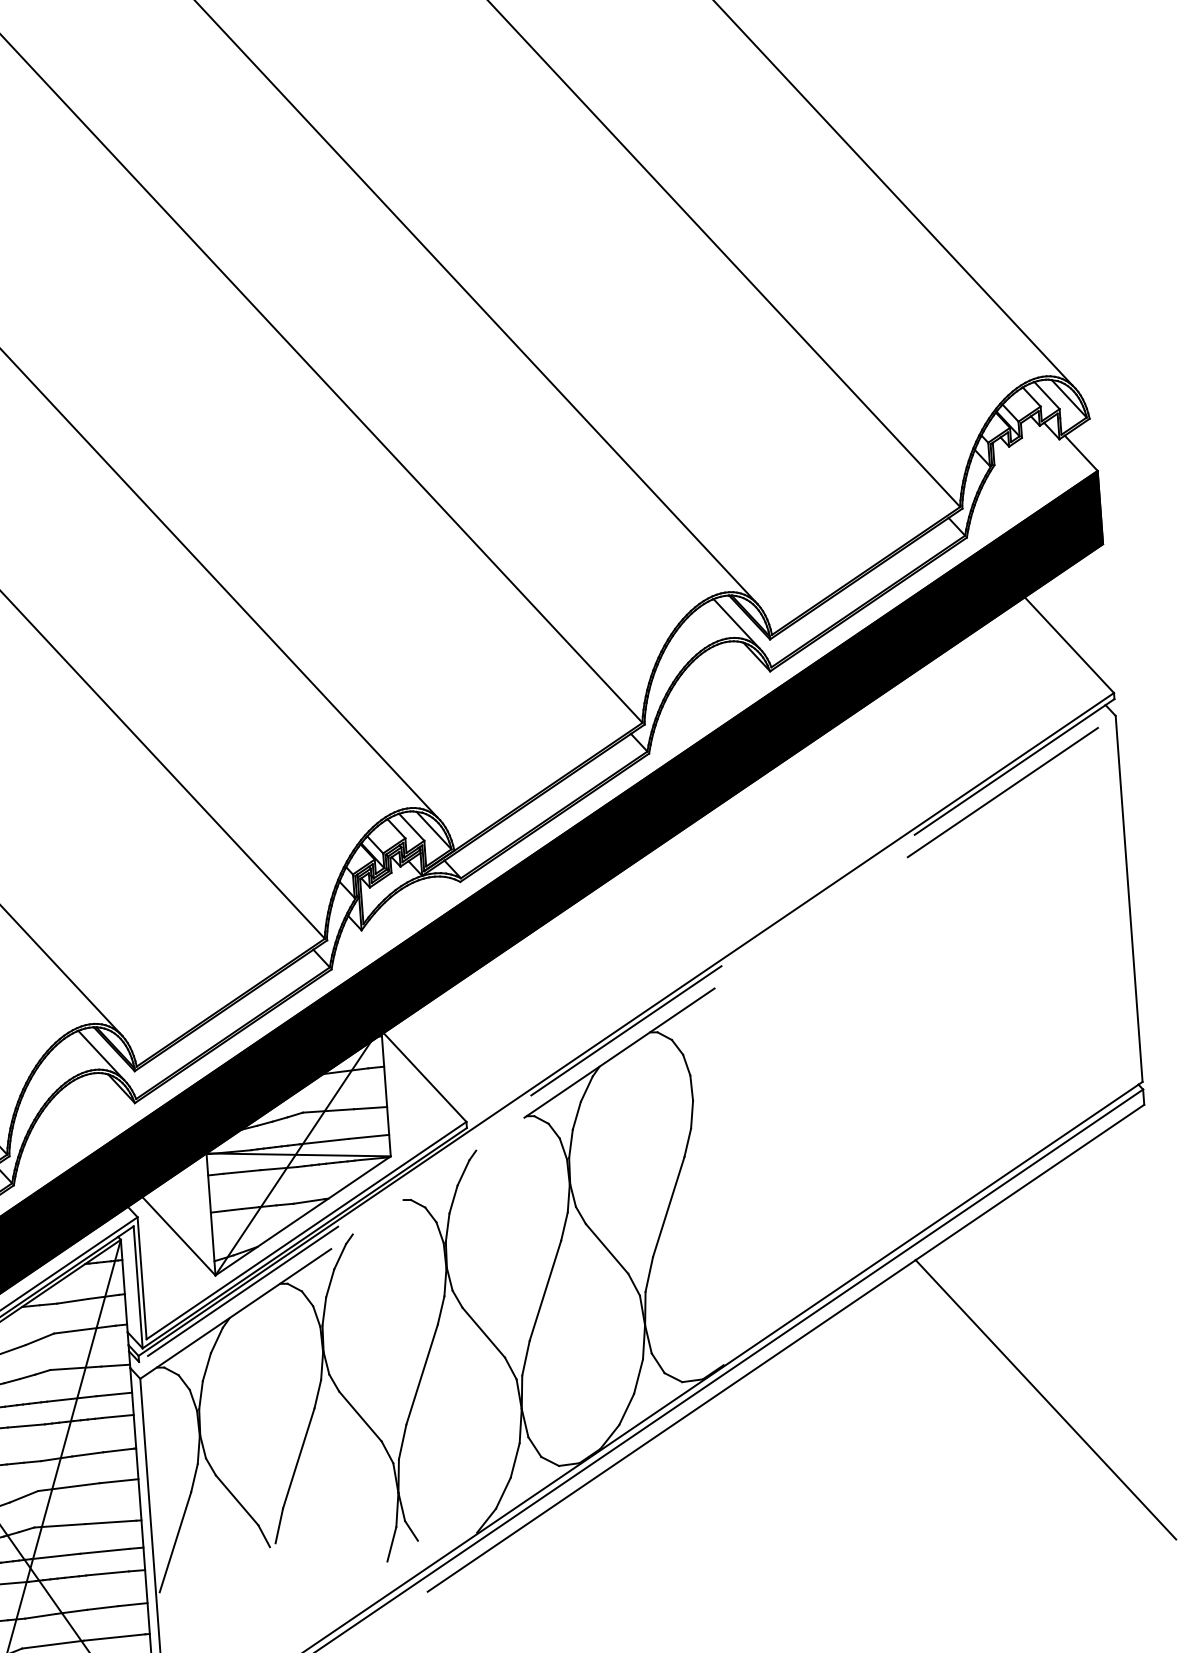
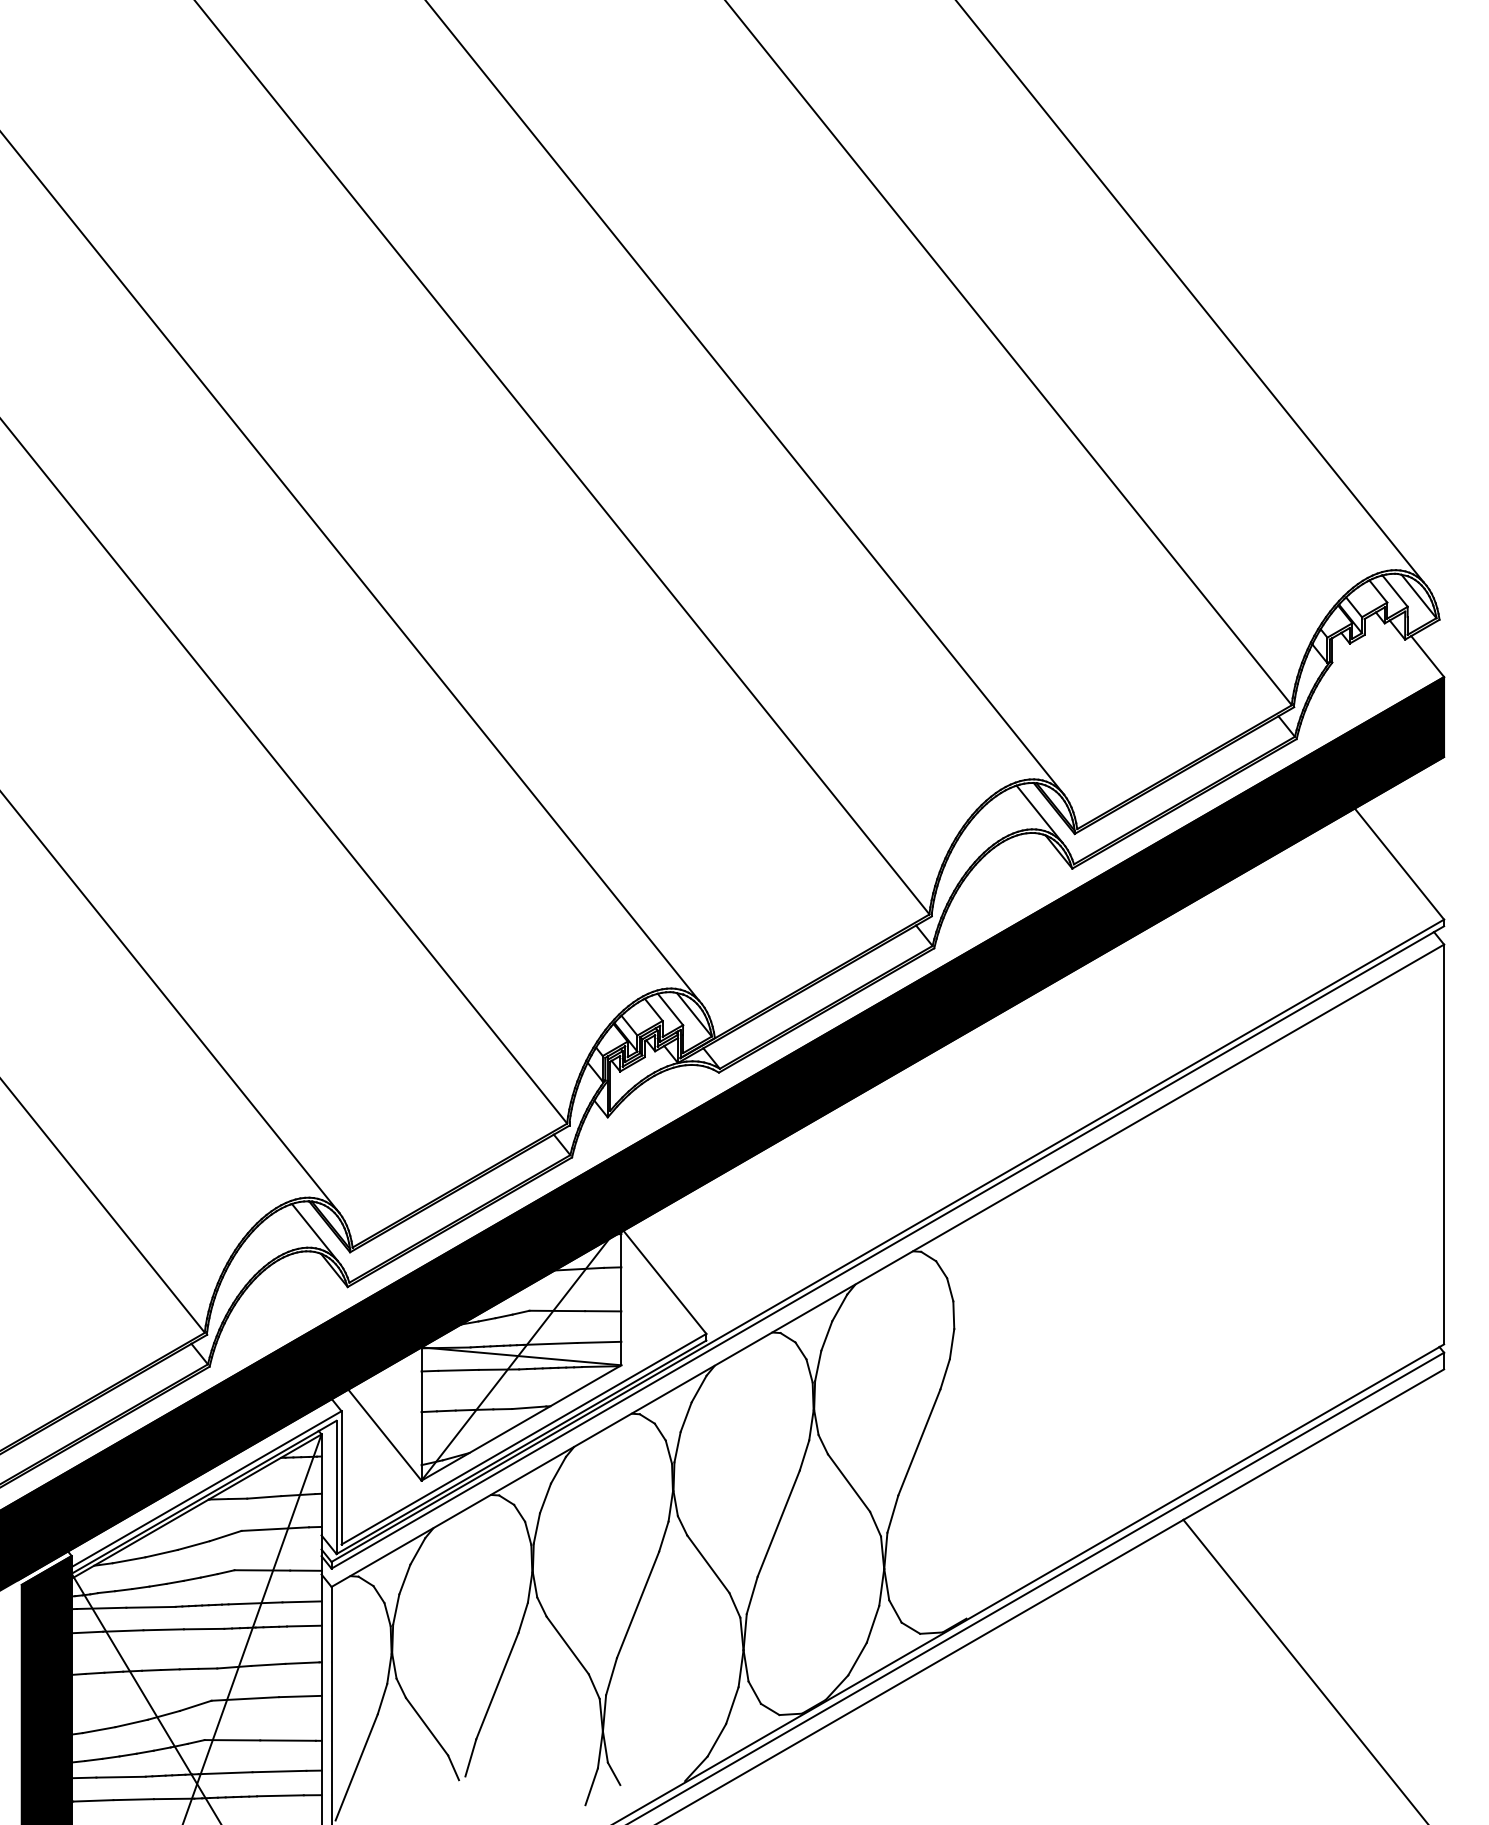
line: (622, 1033) -> (882, 1250), dashed -> solid
line: (628, 1047) -> (888, 1265), dashed -> solid

